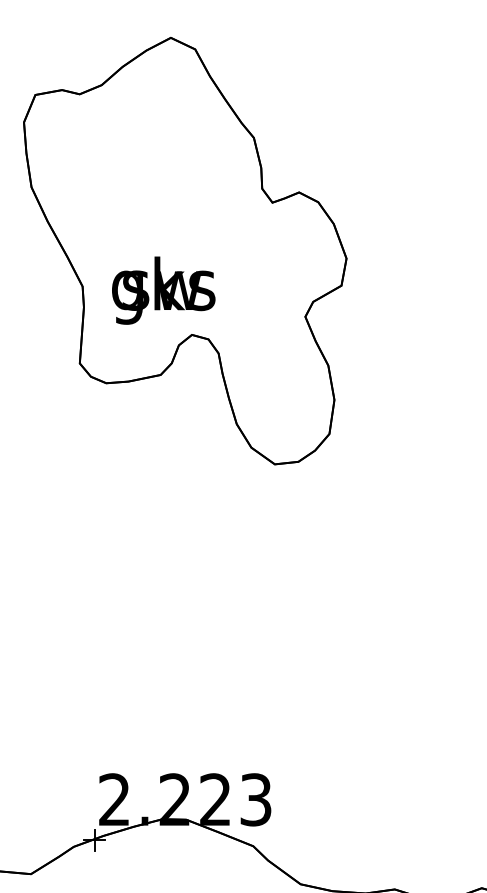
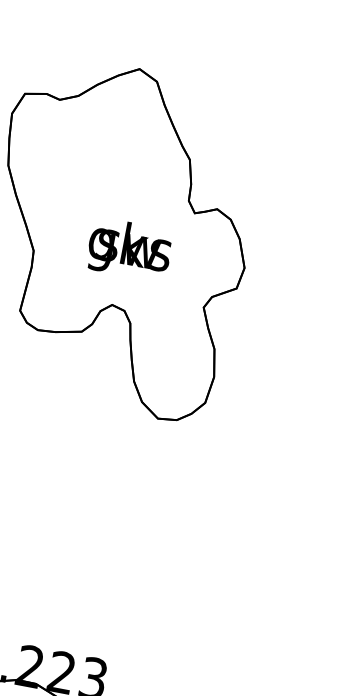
text: (163, 290) -> (129, 249), moved

